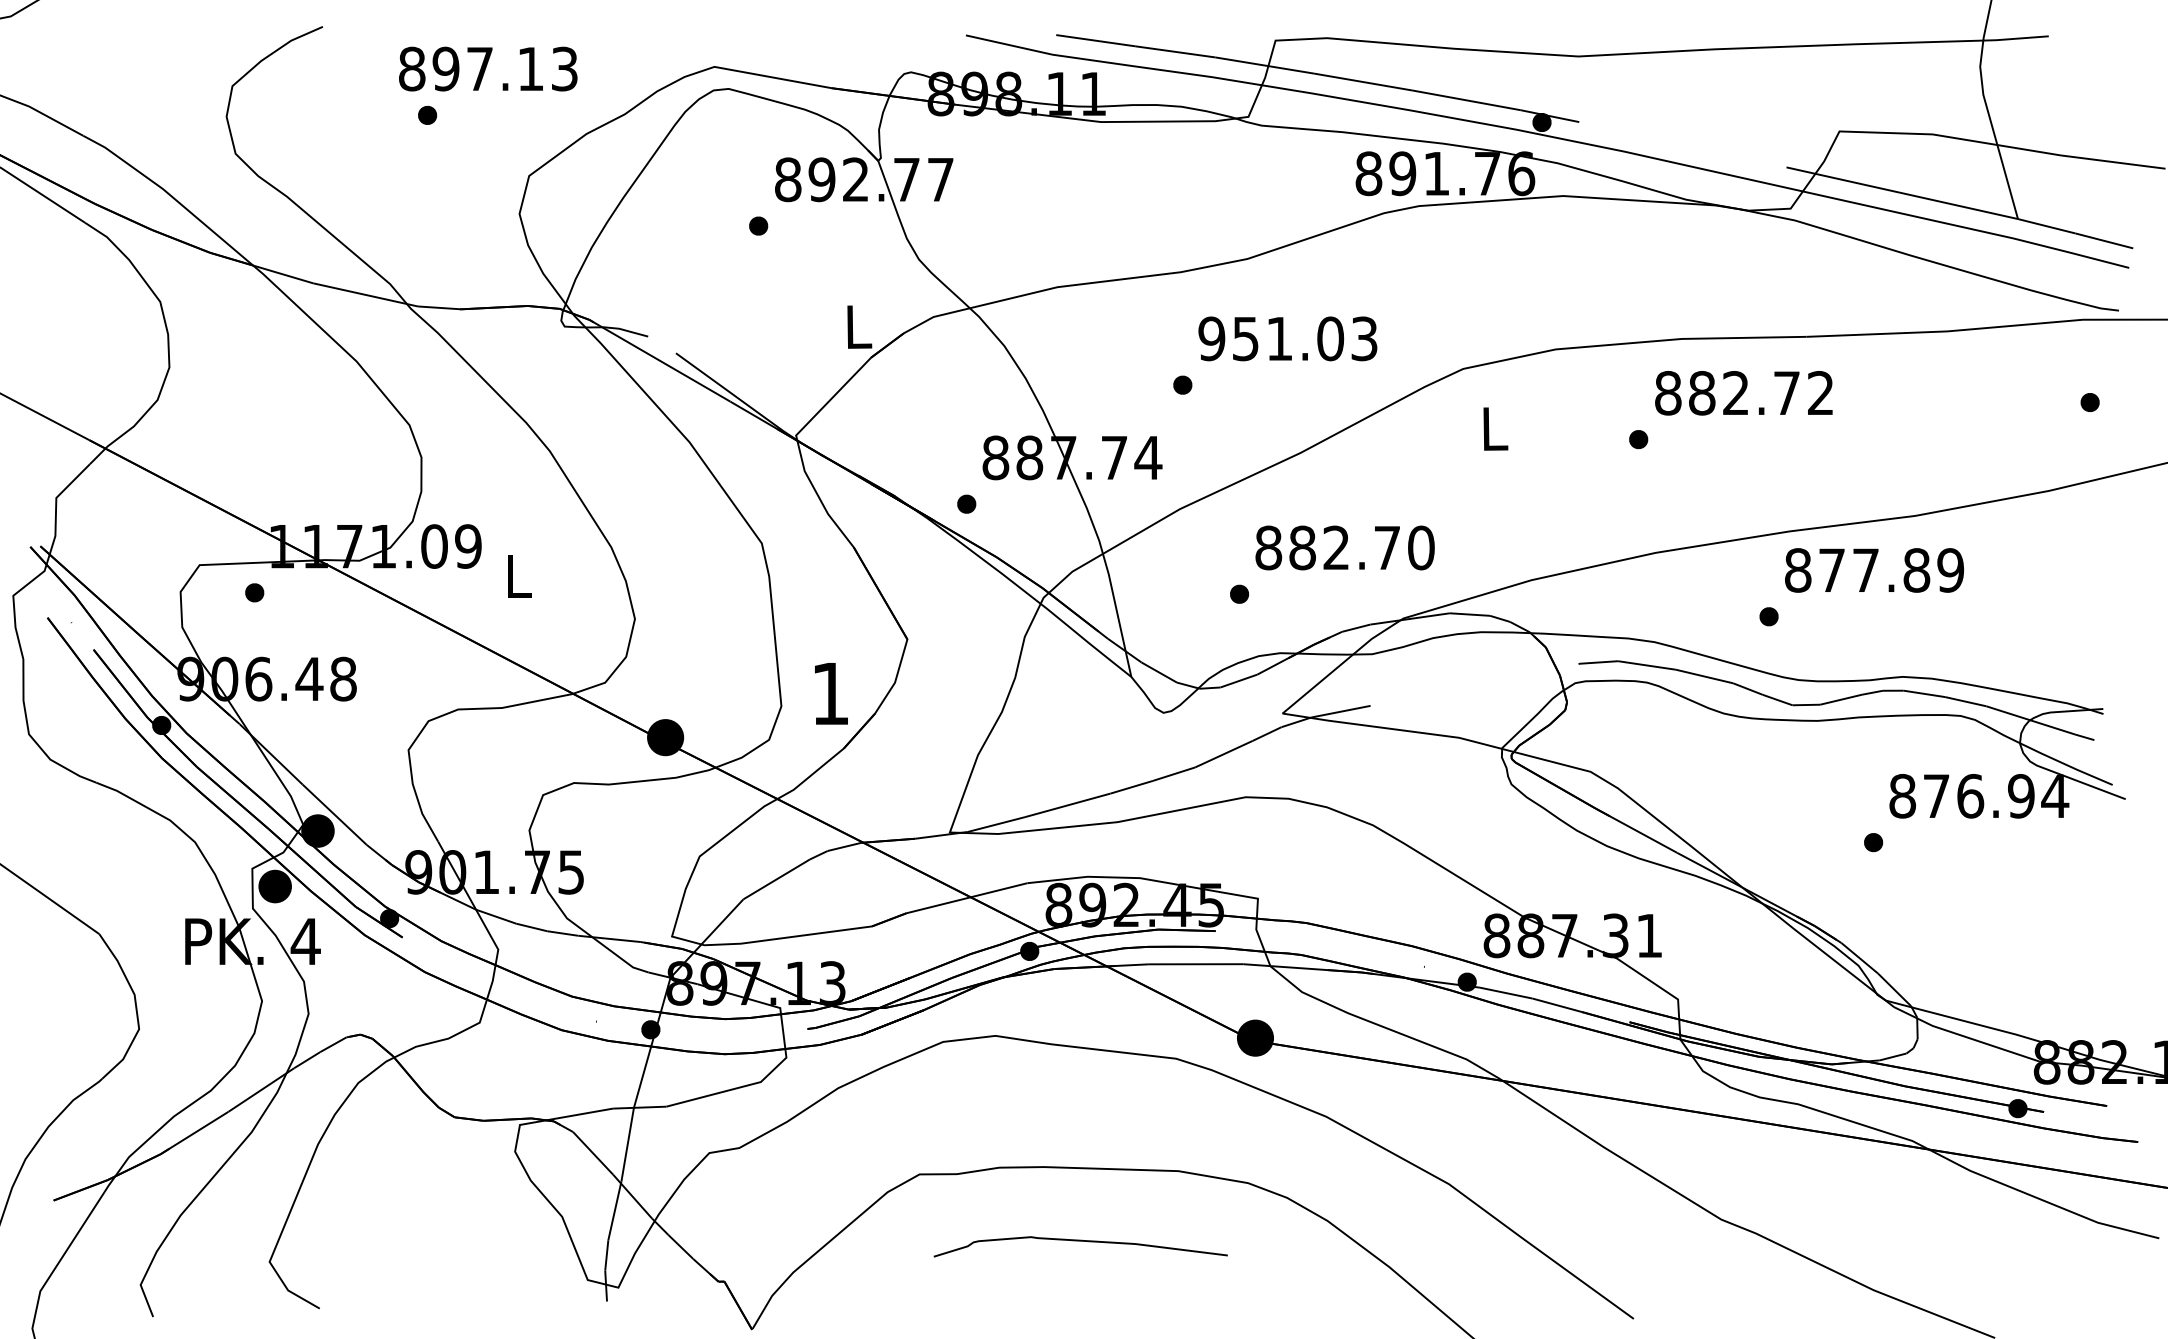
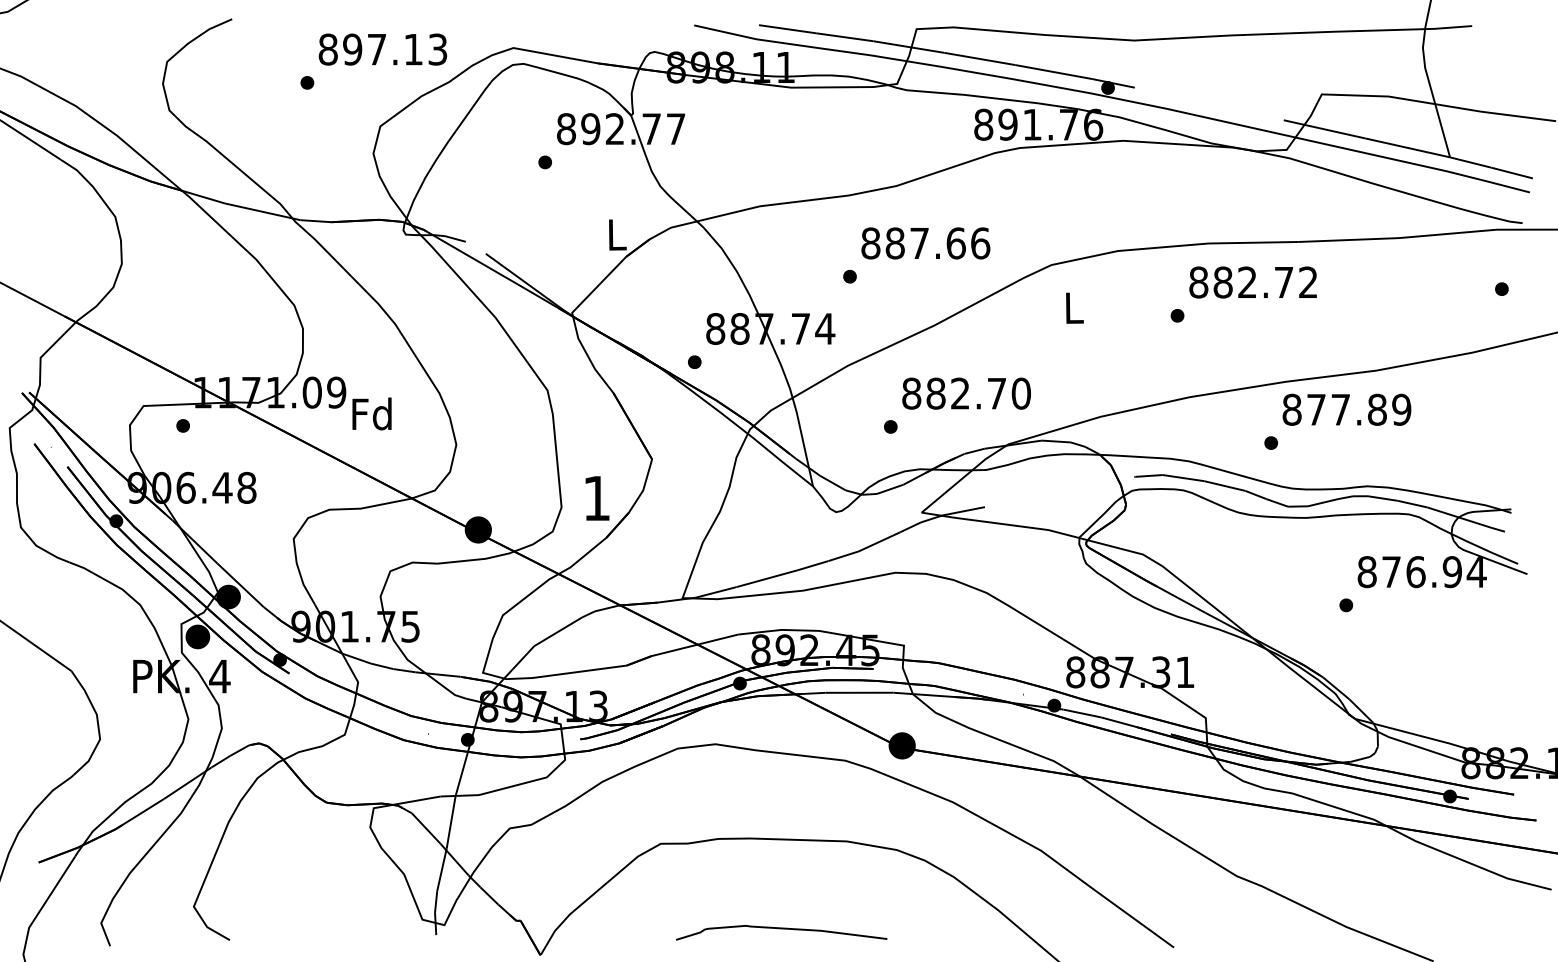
text: (487, 68) -> (382, 49), moved
text: (1287, 338) -> (925, 243), 951.03 -> 887.66
text: (516, 575) -> (371, 413), L -> Fd
curve: (1080, 1242) -> (781, 929), moved

